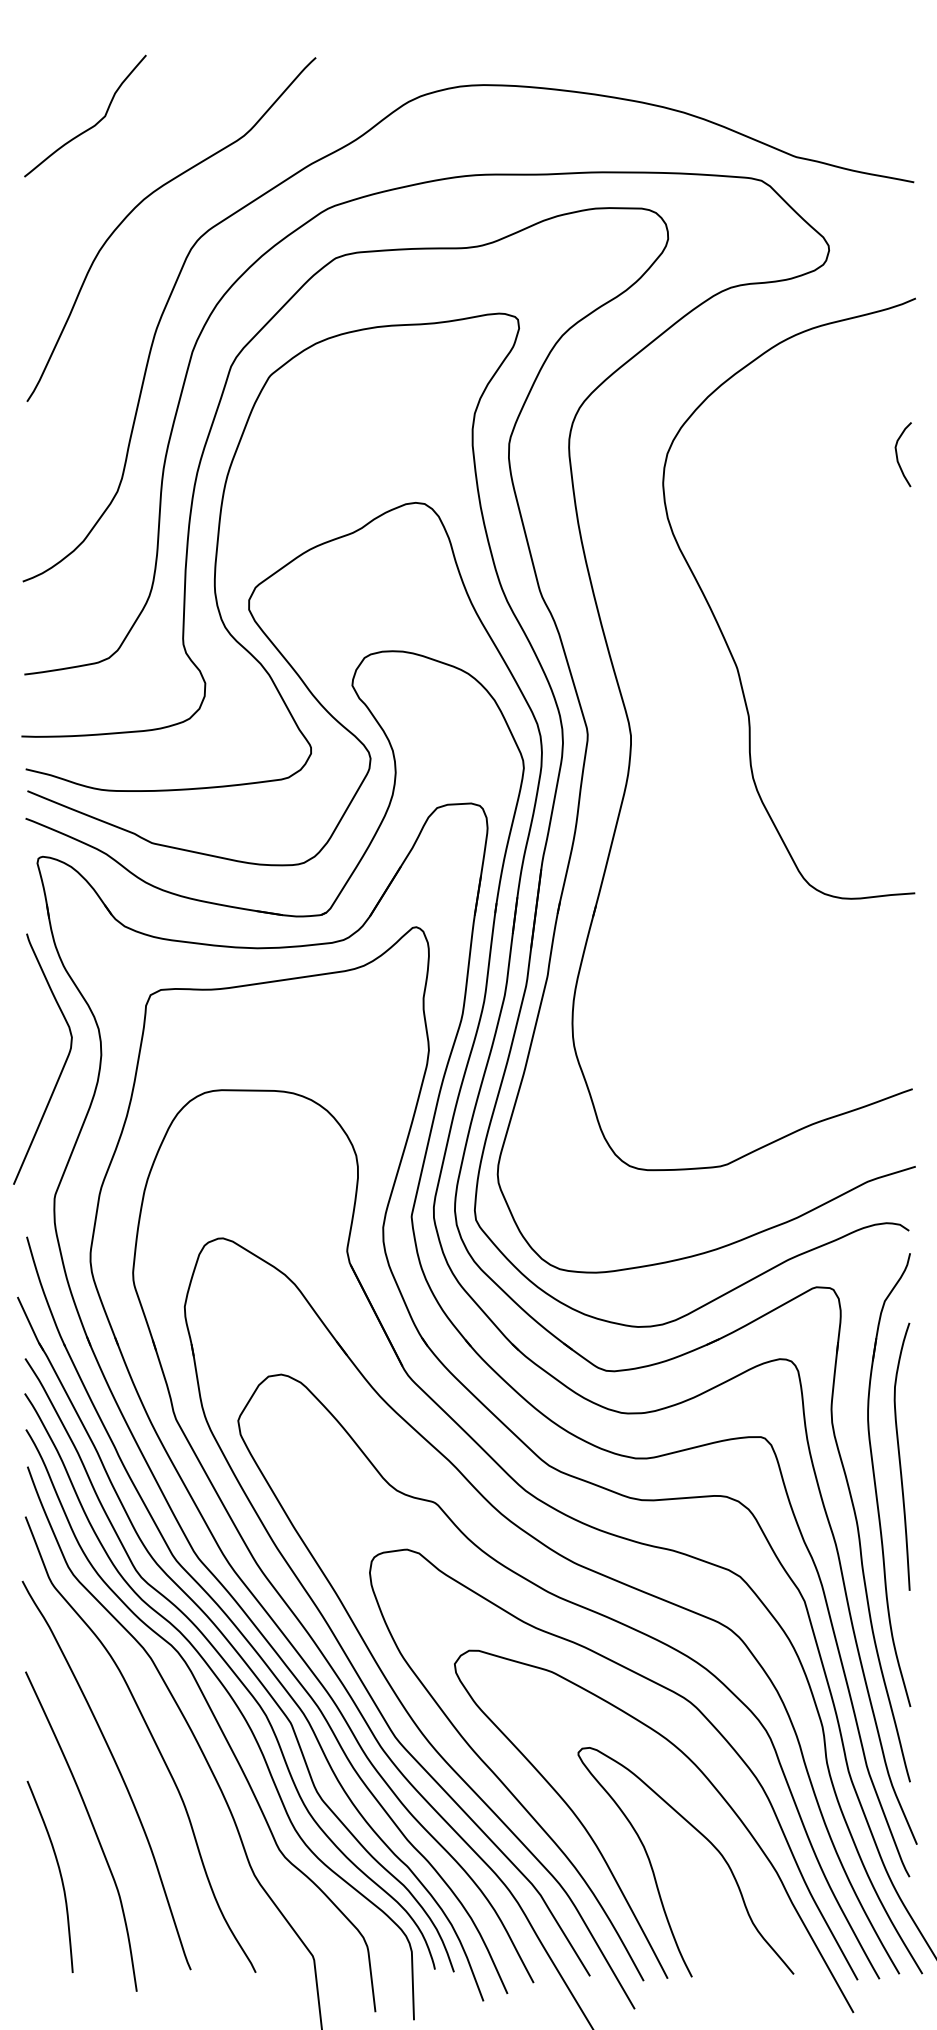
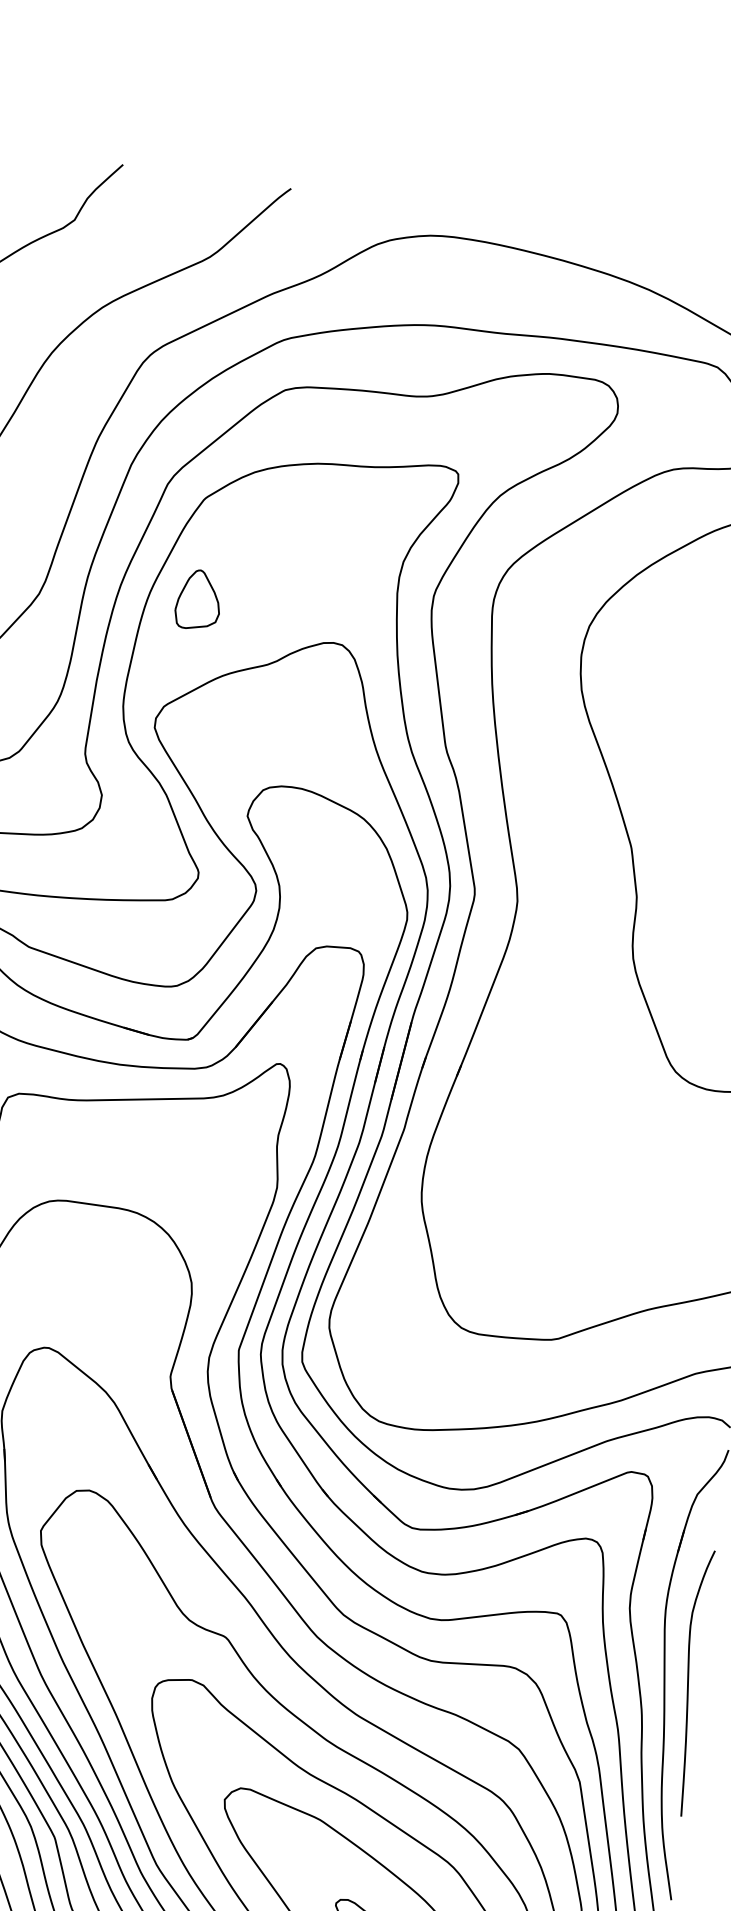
part: (276, 477) -> (198, 600), added
curve: (900, 1456) -> (689, 1682), moved

